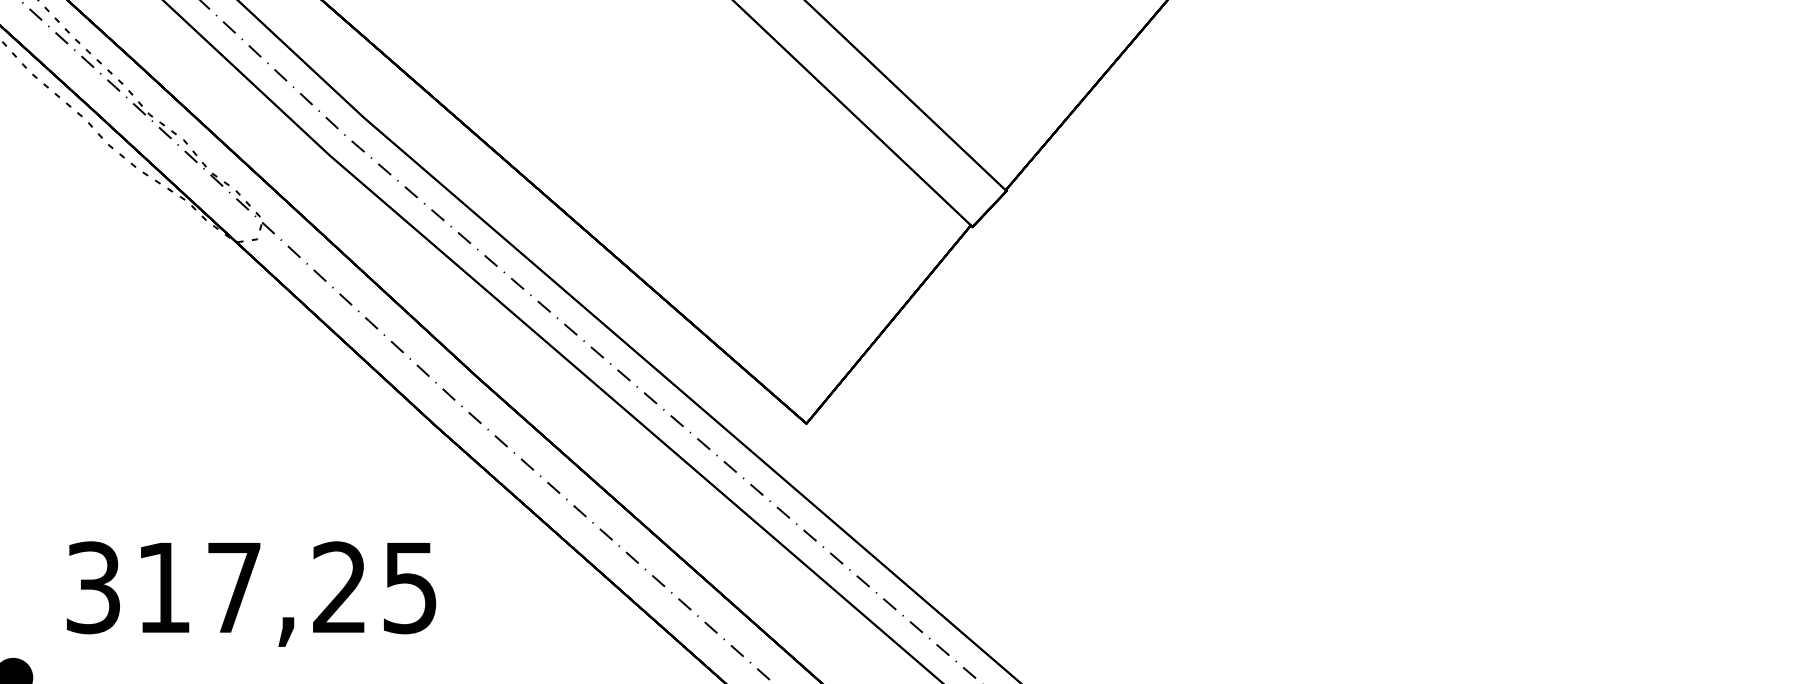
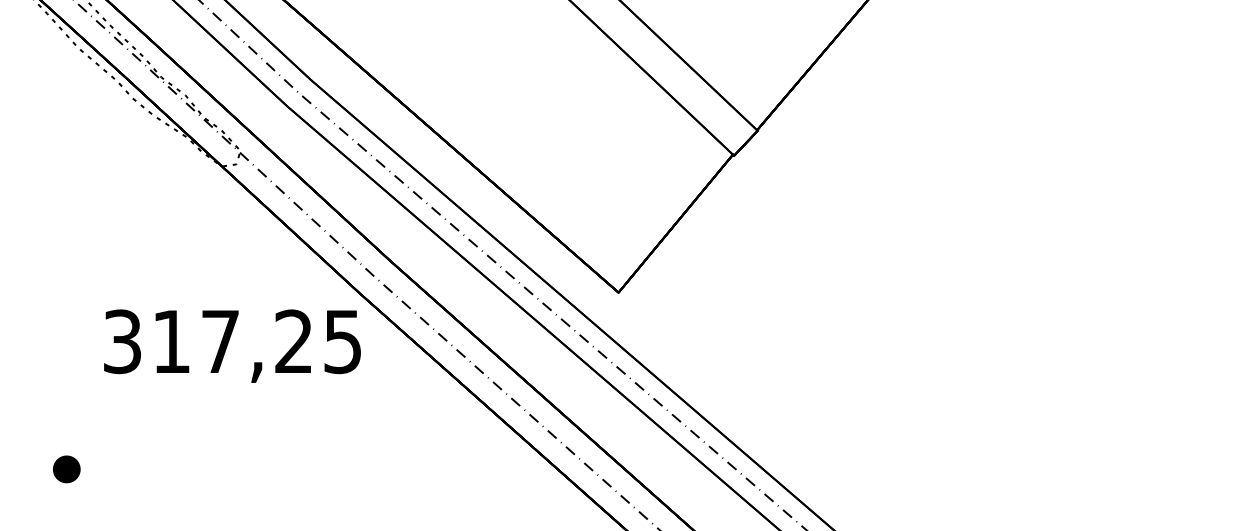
text: (251, 593) -> (232, 345), moved

